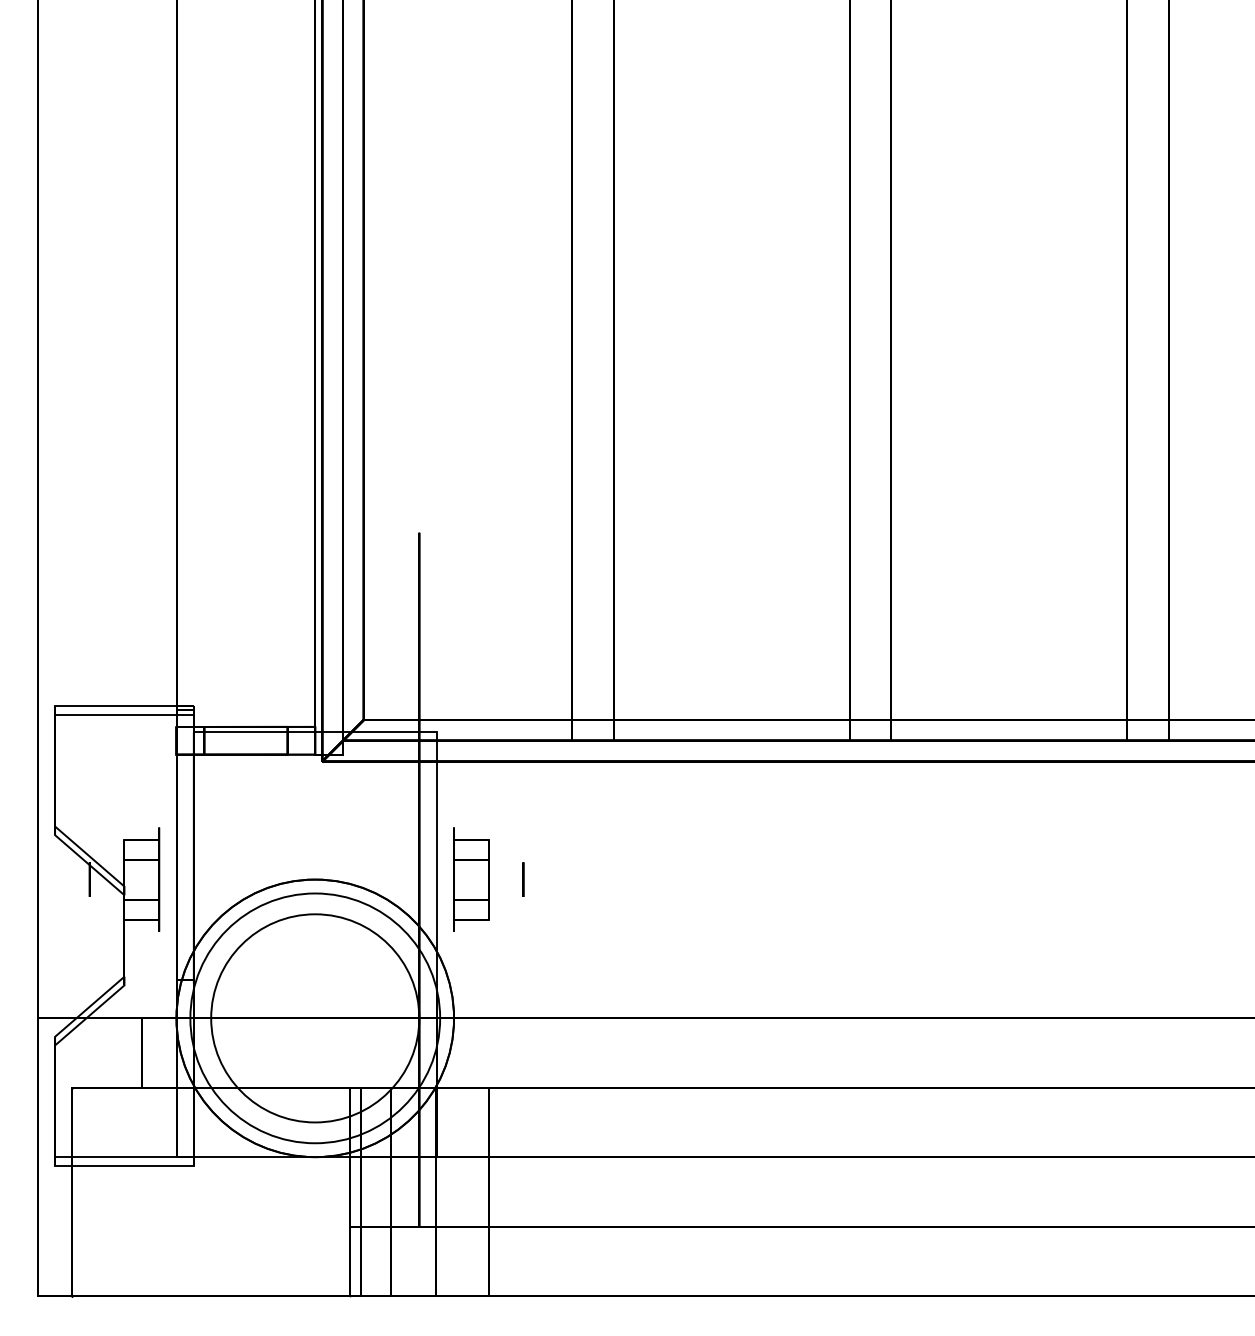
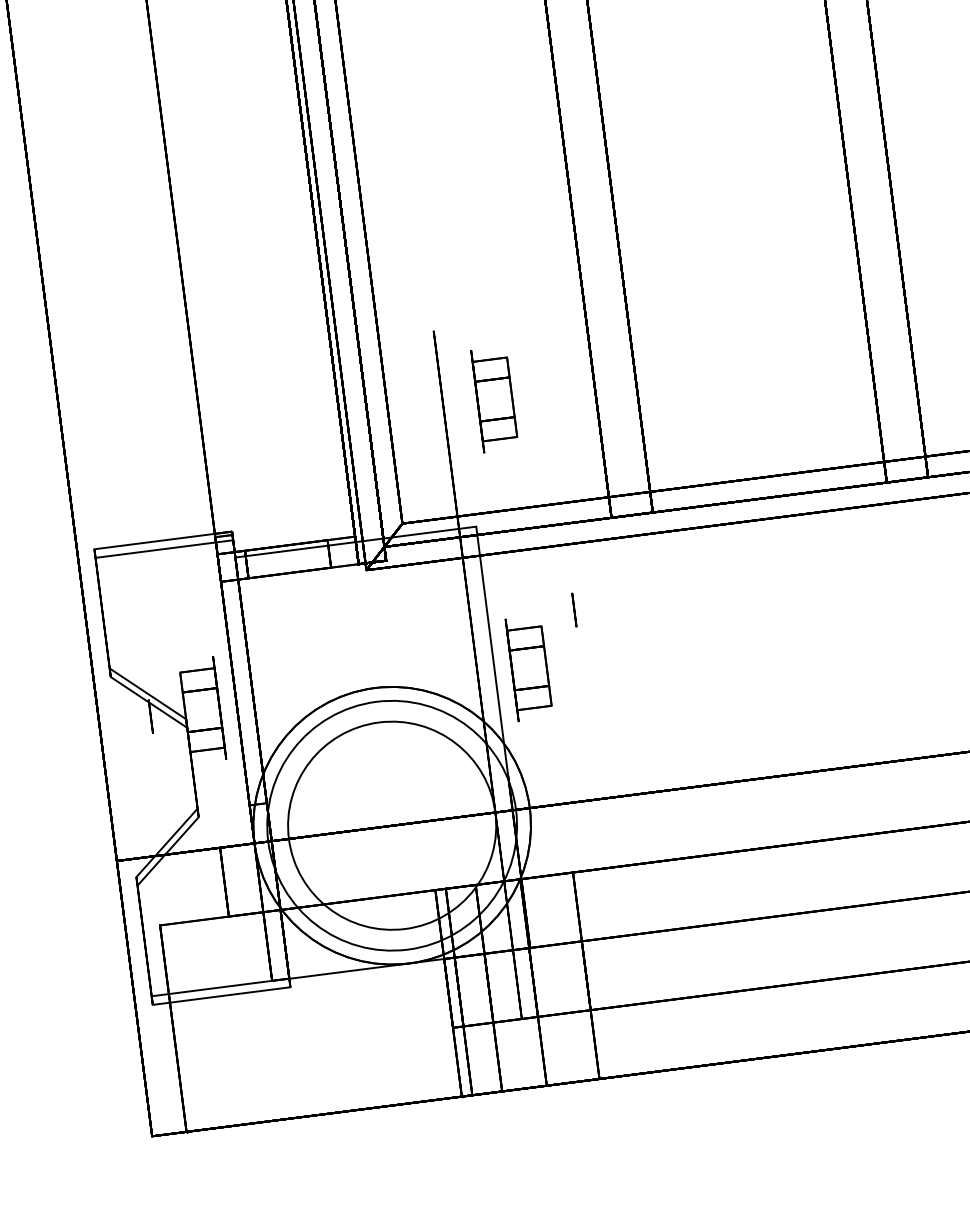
part: (471, 608) -> (495, 399), added
circle: (523, 879) -> (574, 609), moved

